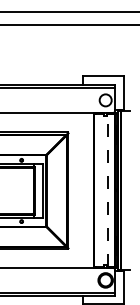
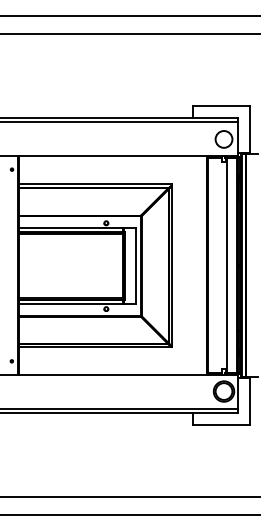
line: (108, 190) -> (227, 265), dashed -> solid

